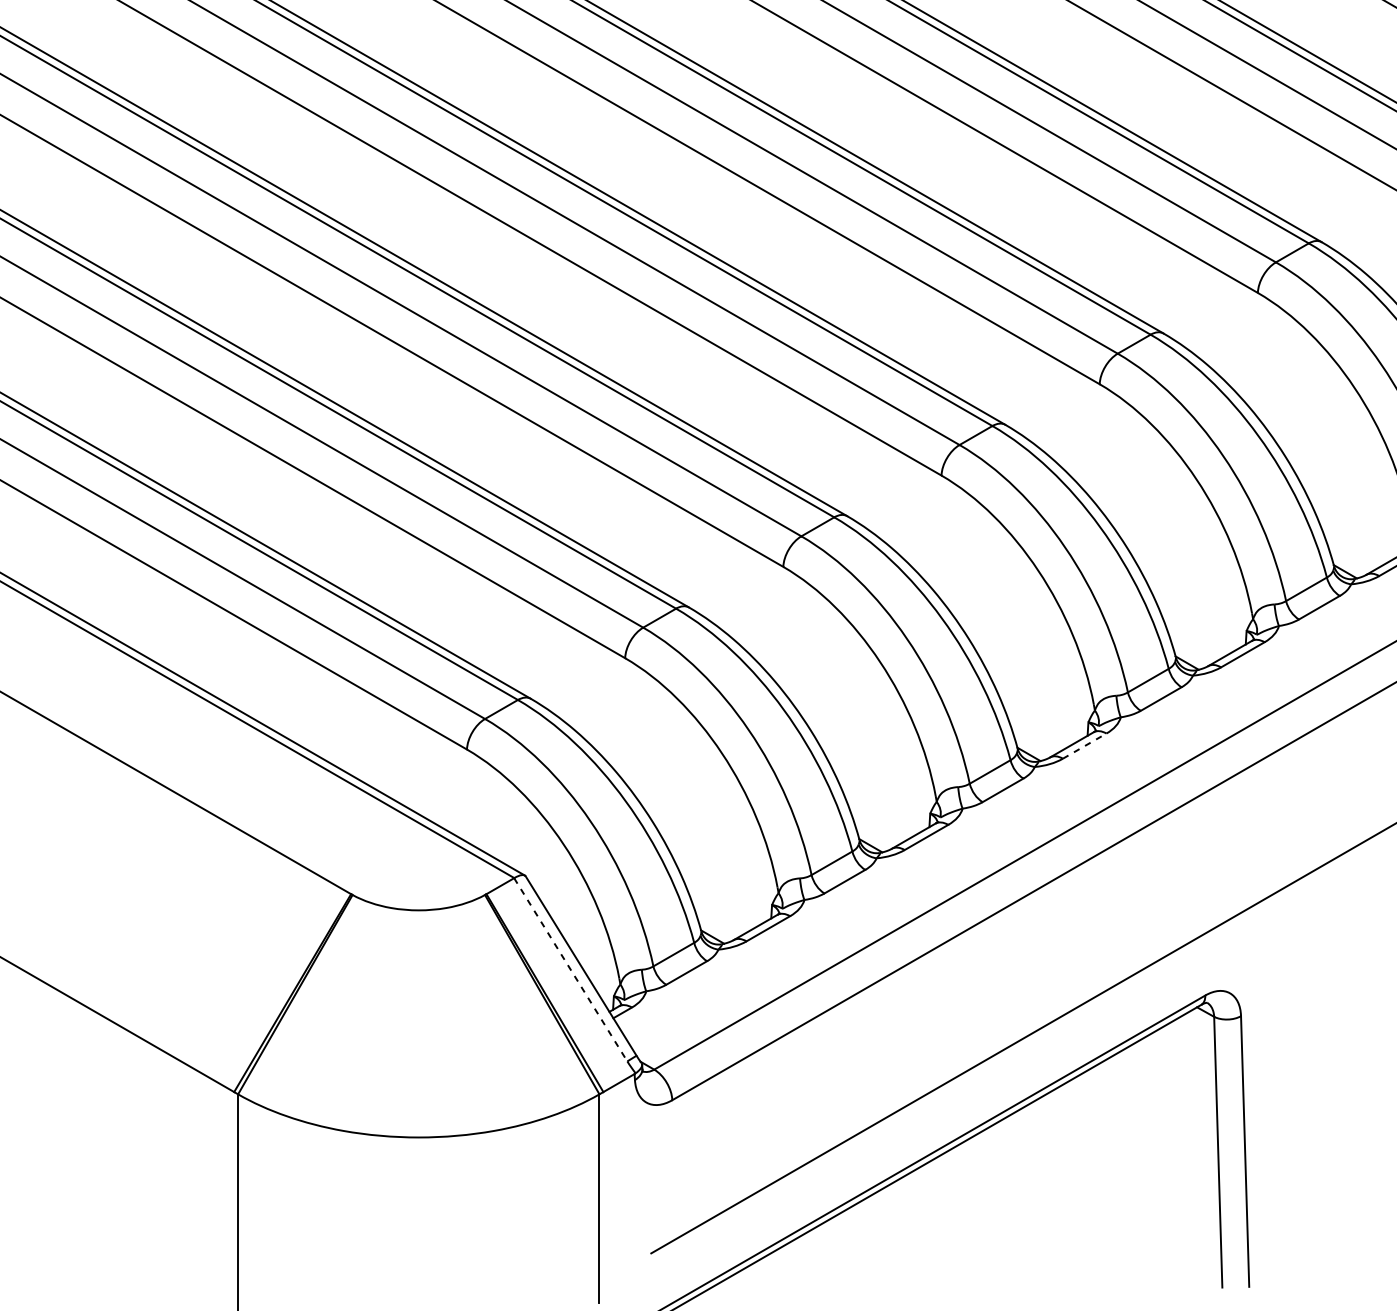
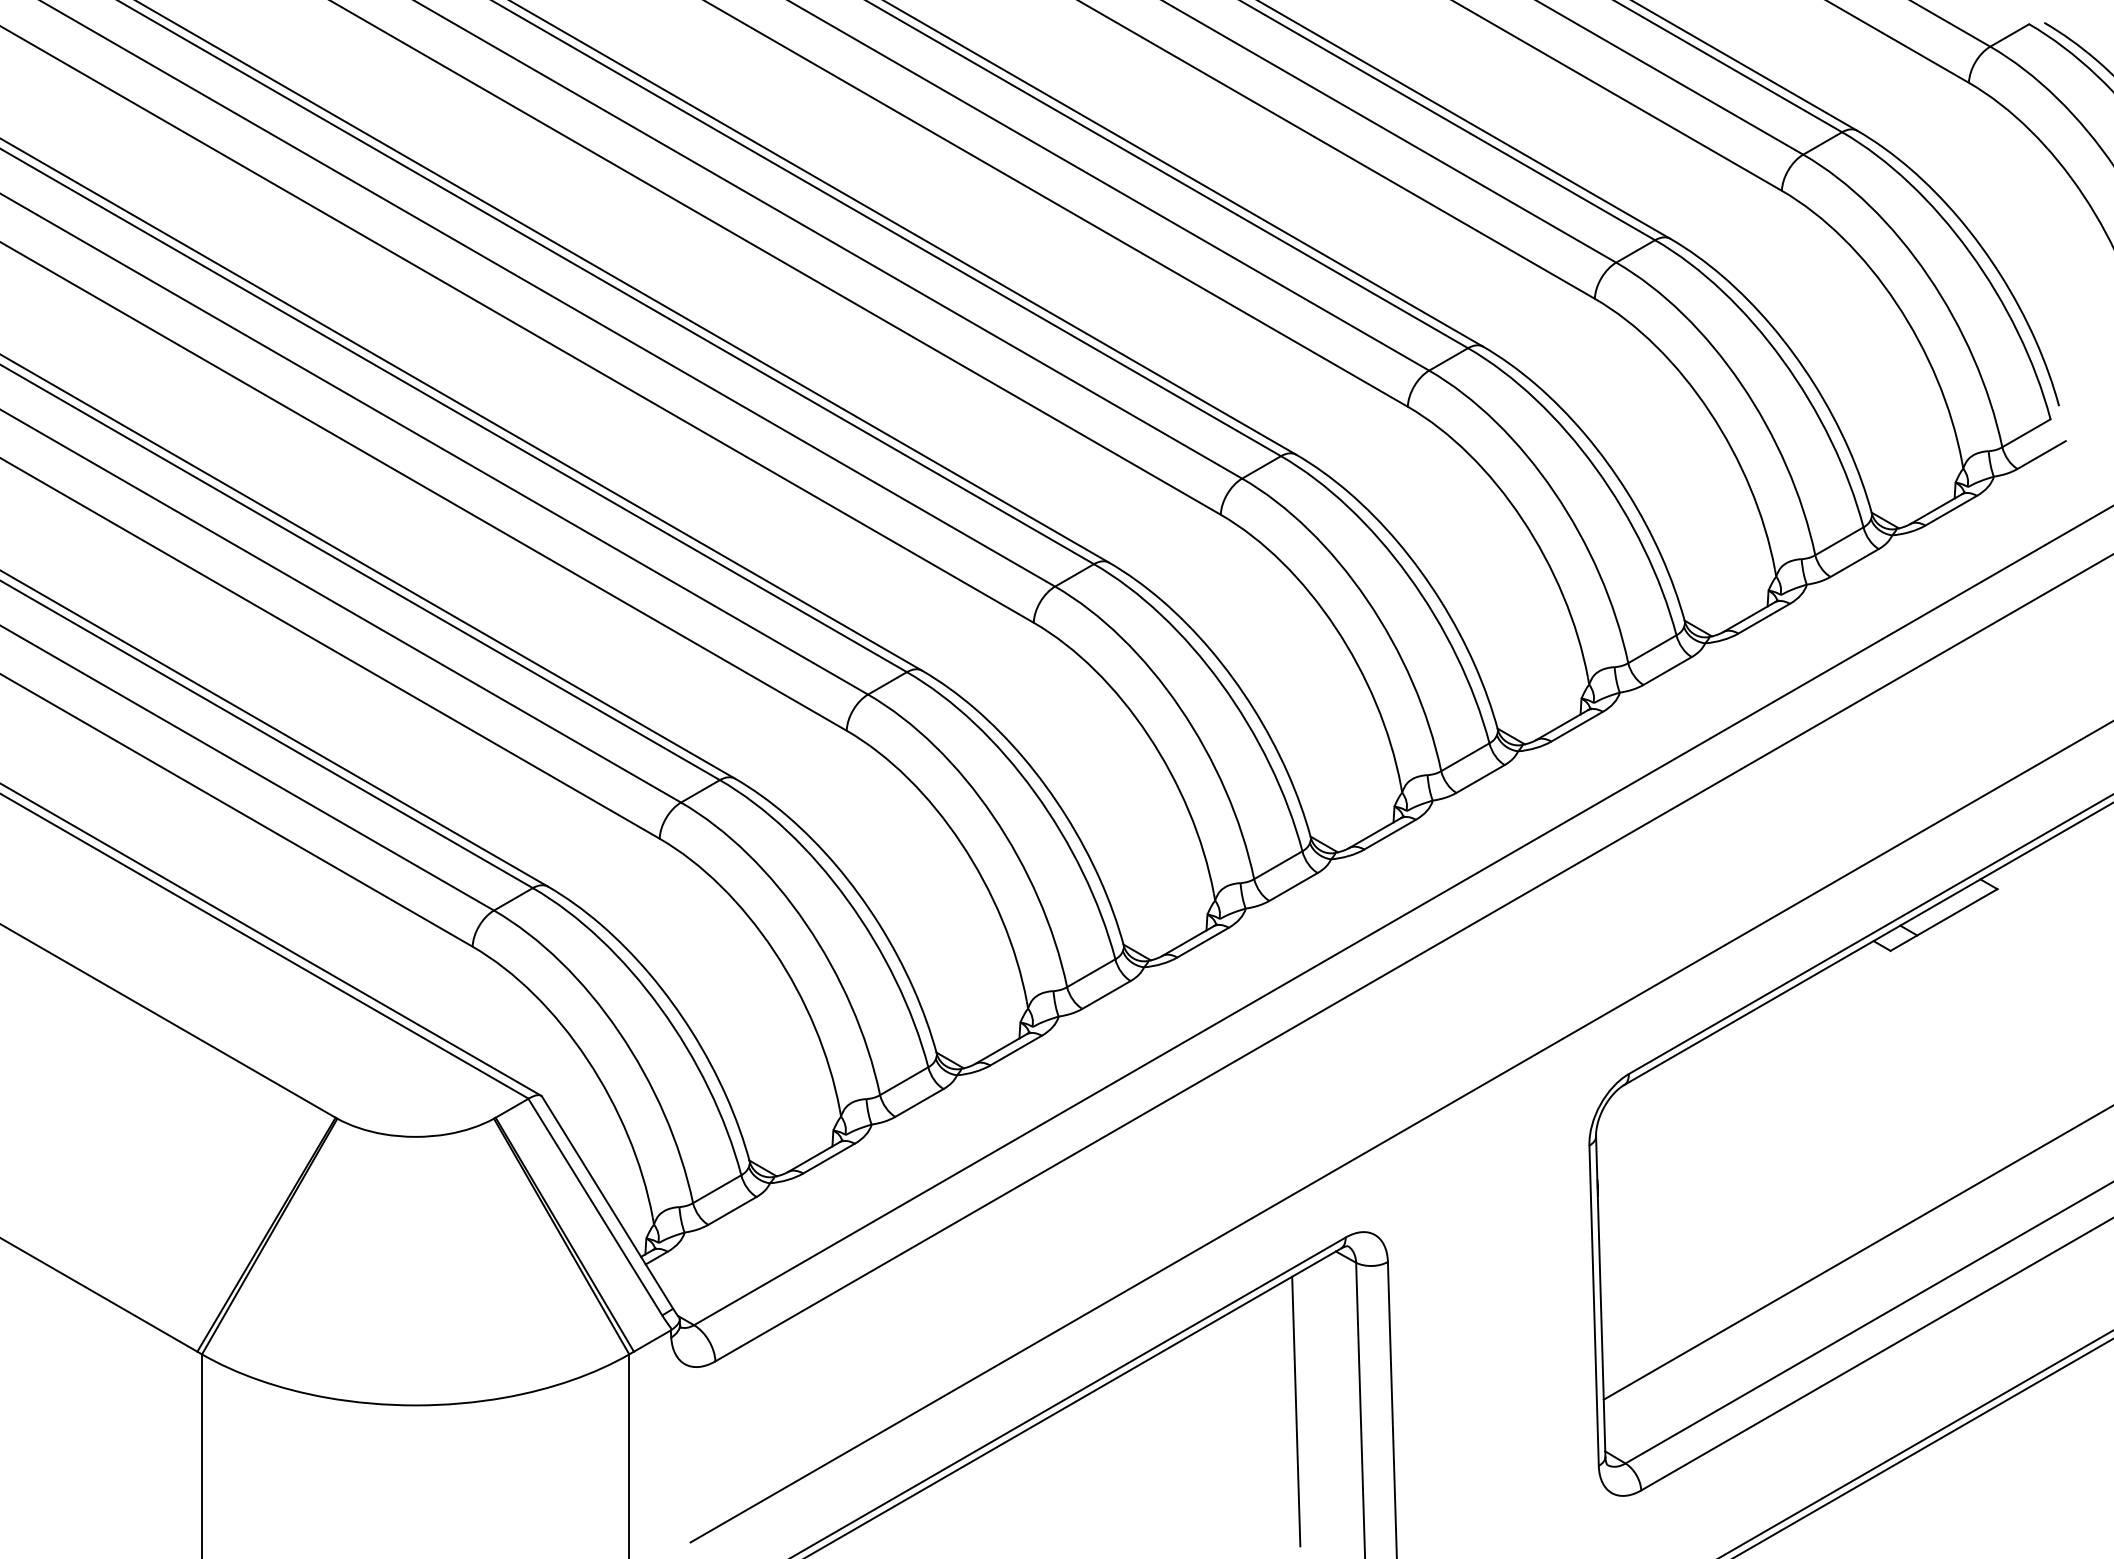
line: (1085, 745) -> (1203, 942), dashed -> solid
line: (570, 970) -> (595, 1207), dashed -> solid
line: (1163, 1142) -> (1296, 1411), added

